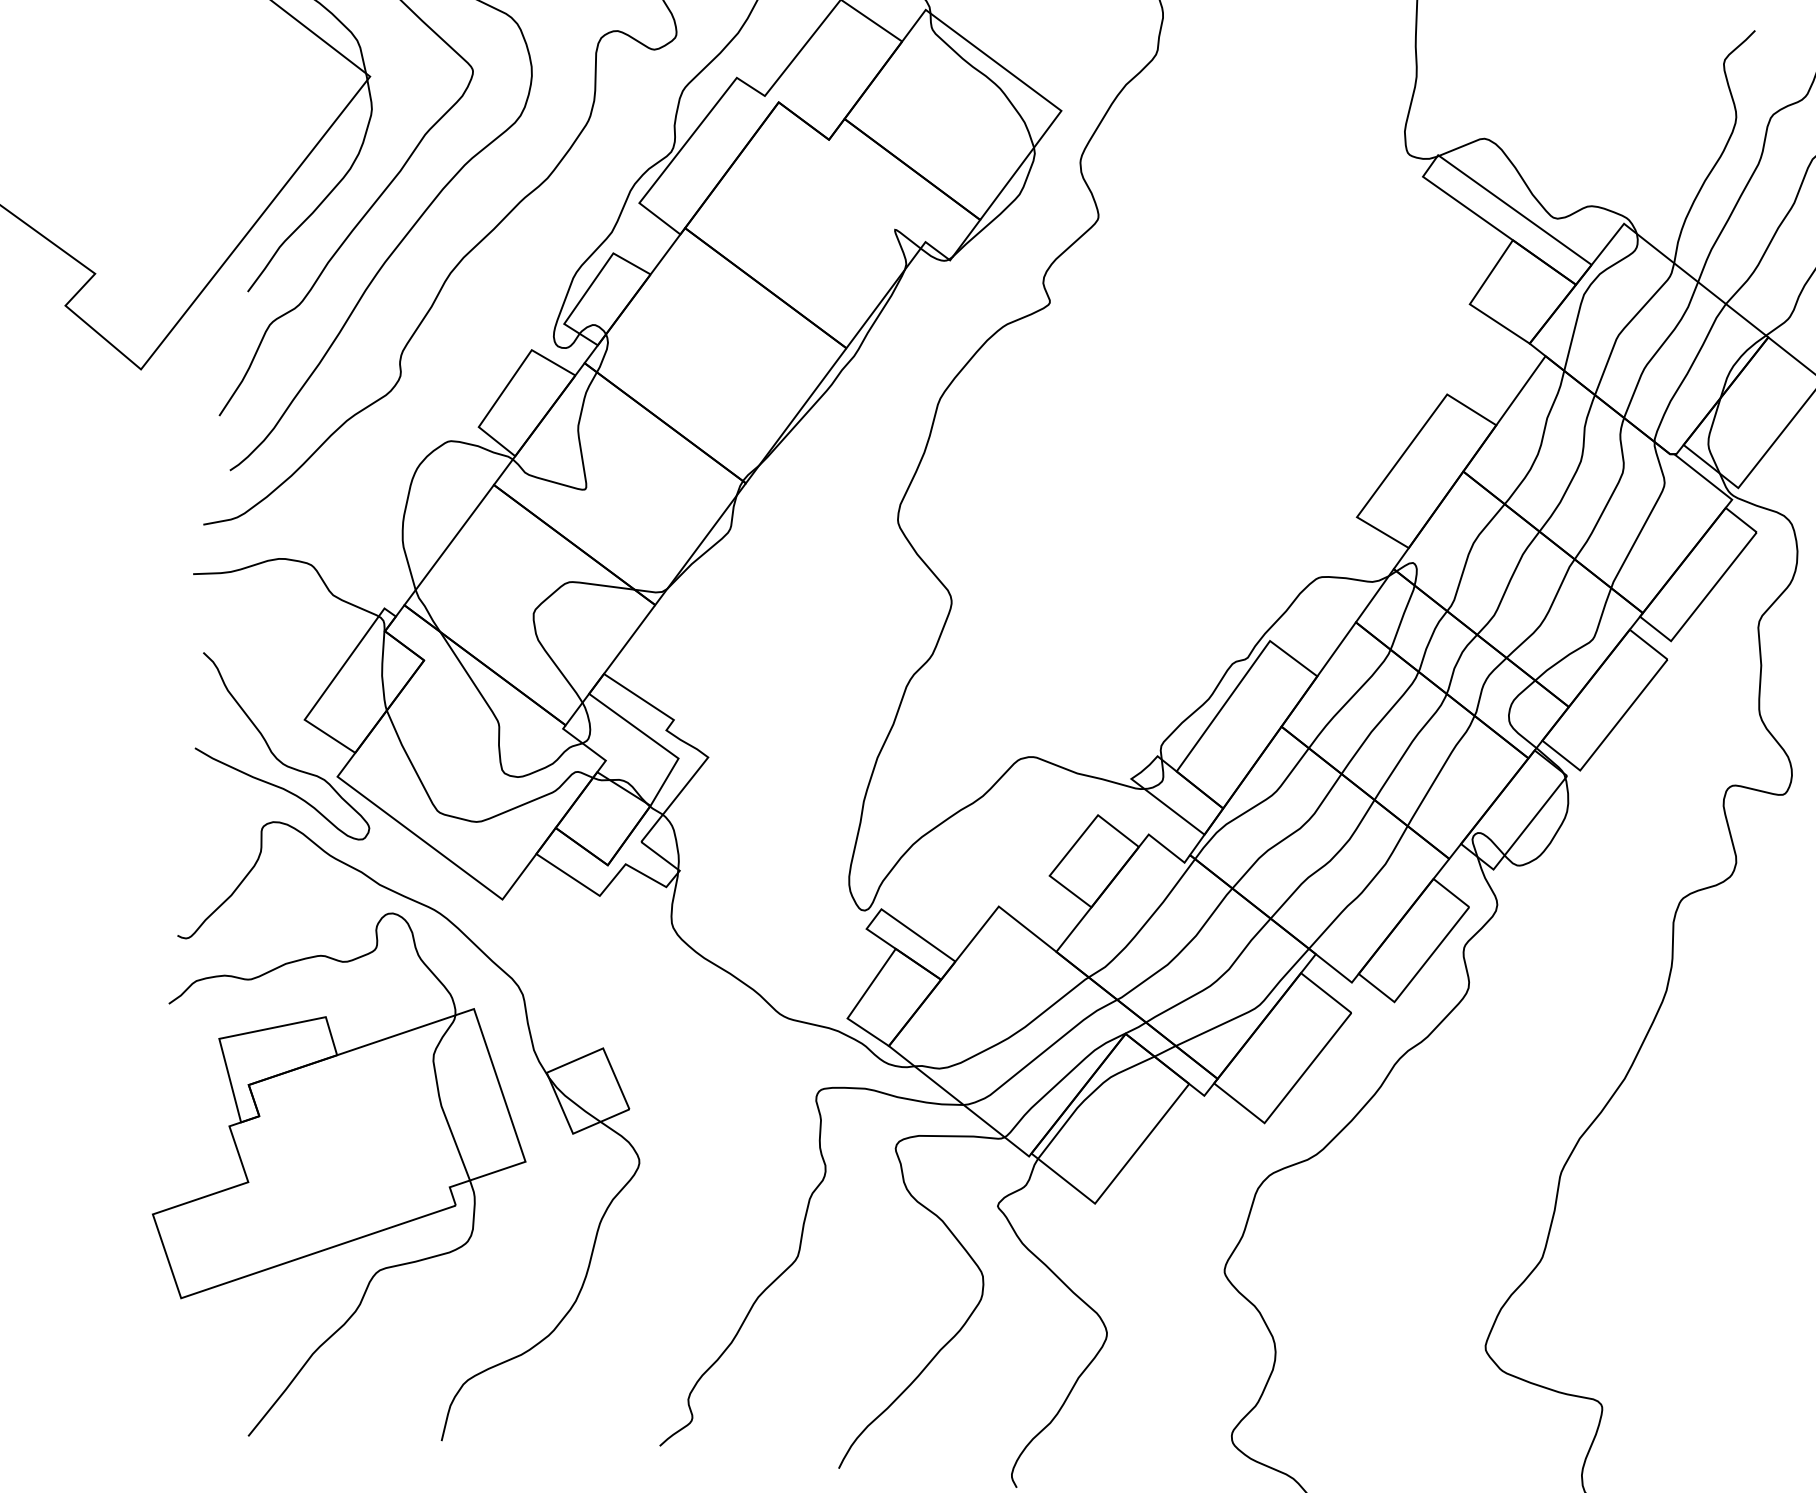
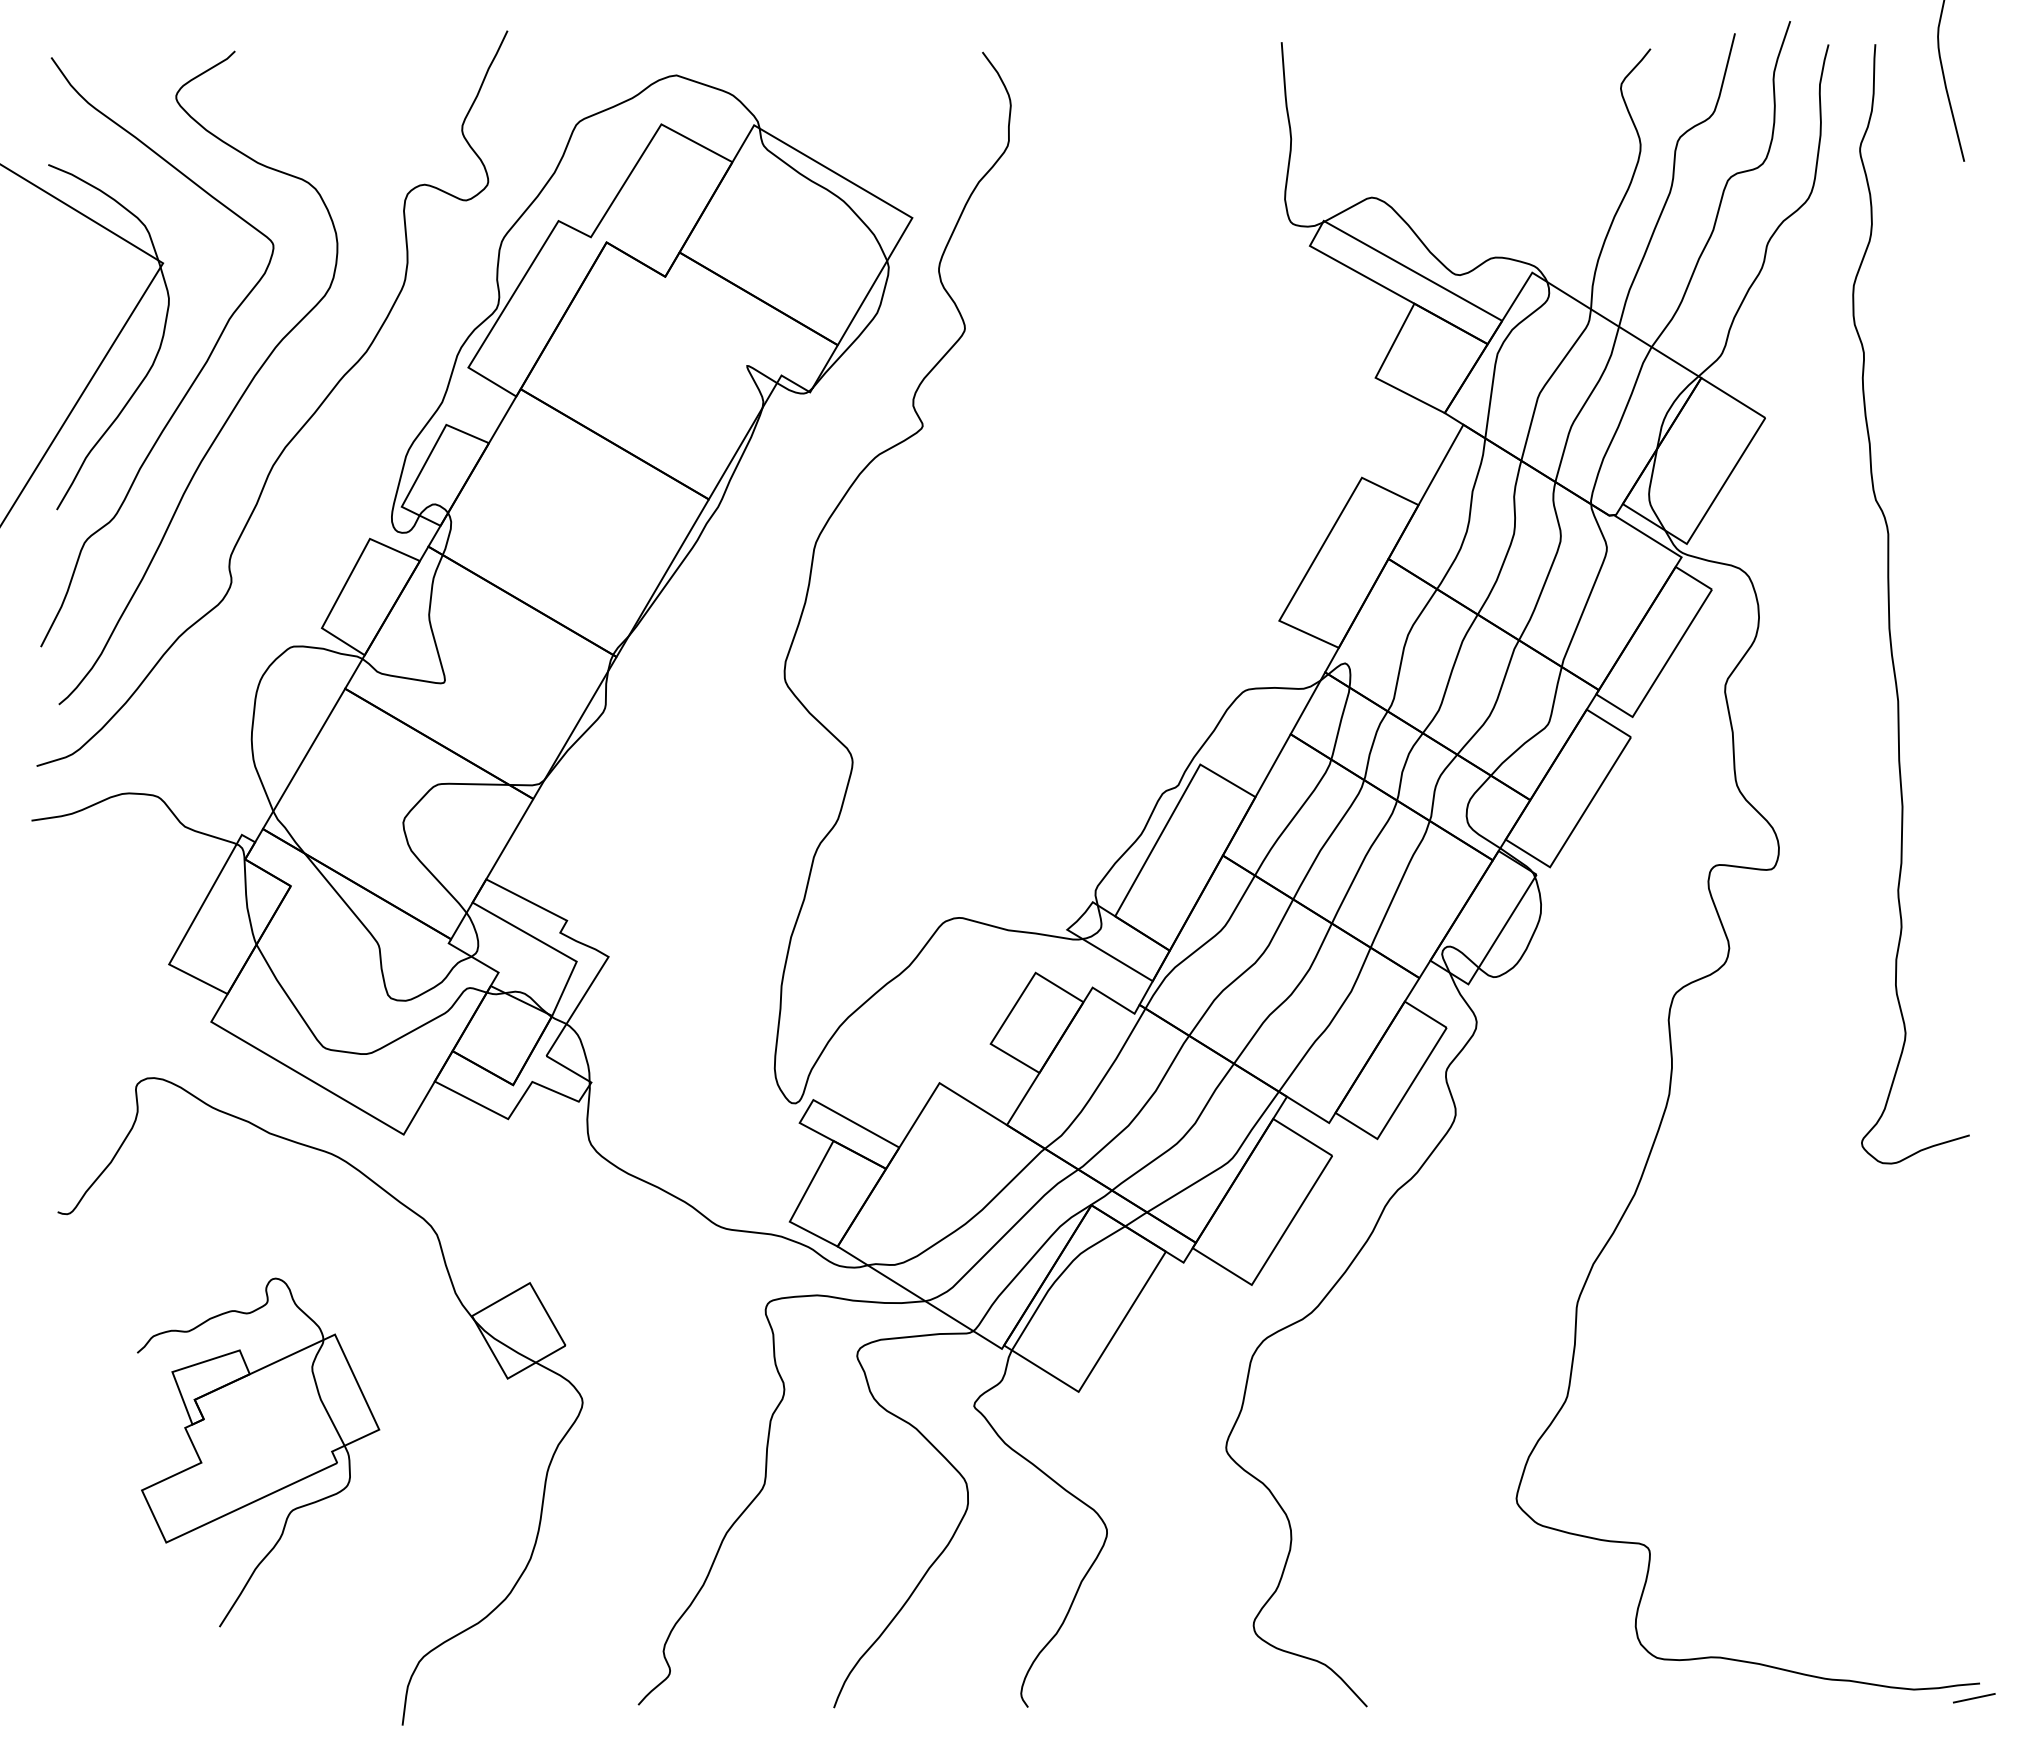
curve: (274, 754) -> (140, 1005), removed
part: (337, 1176) -> (258, 1452), size x0.6

